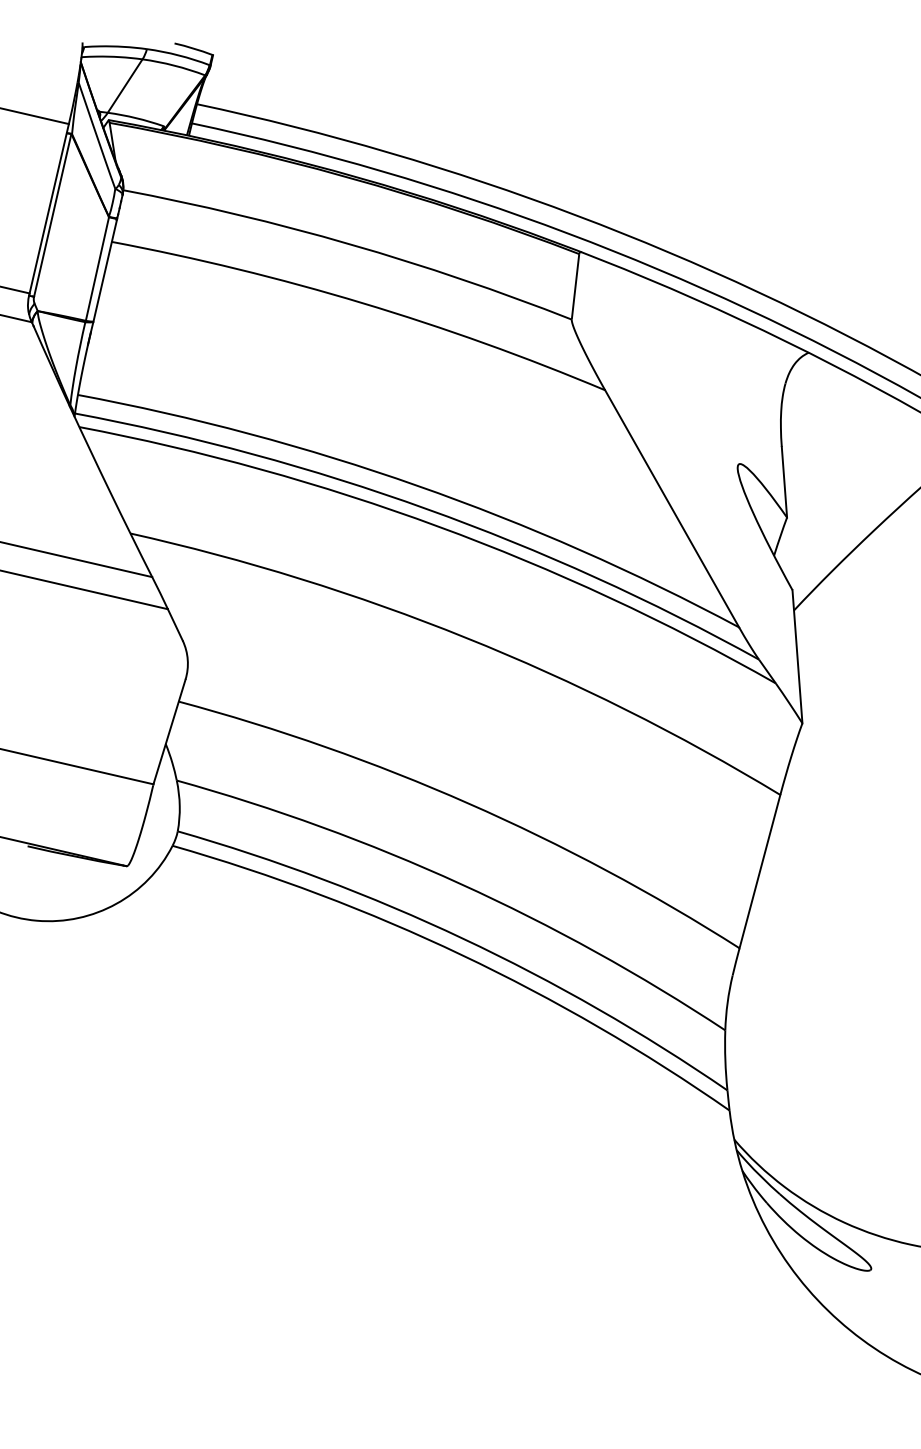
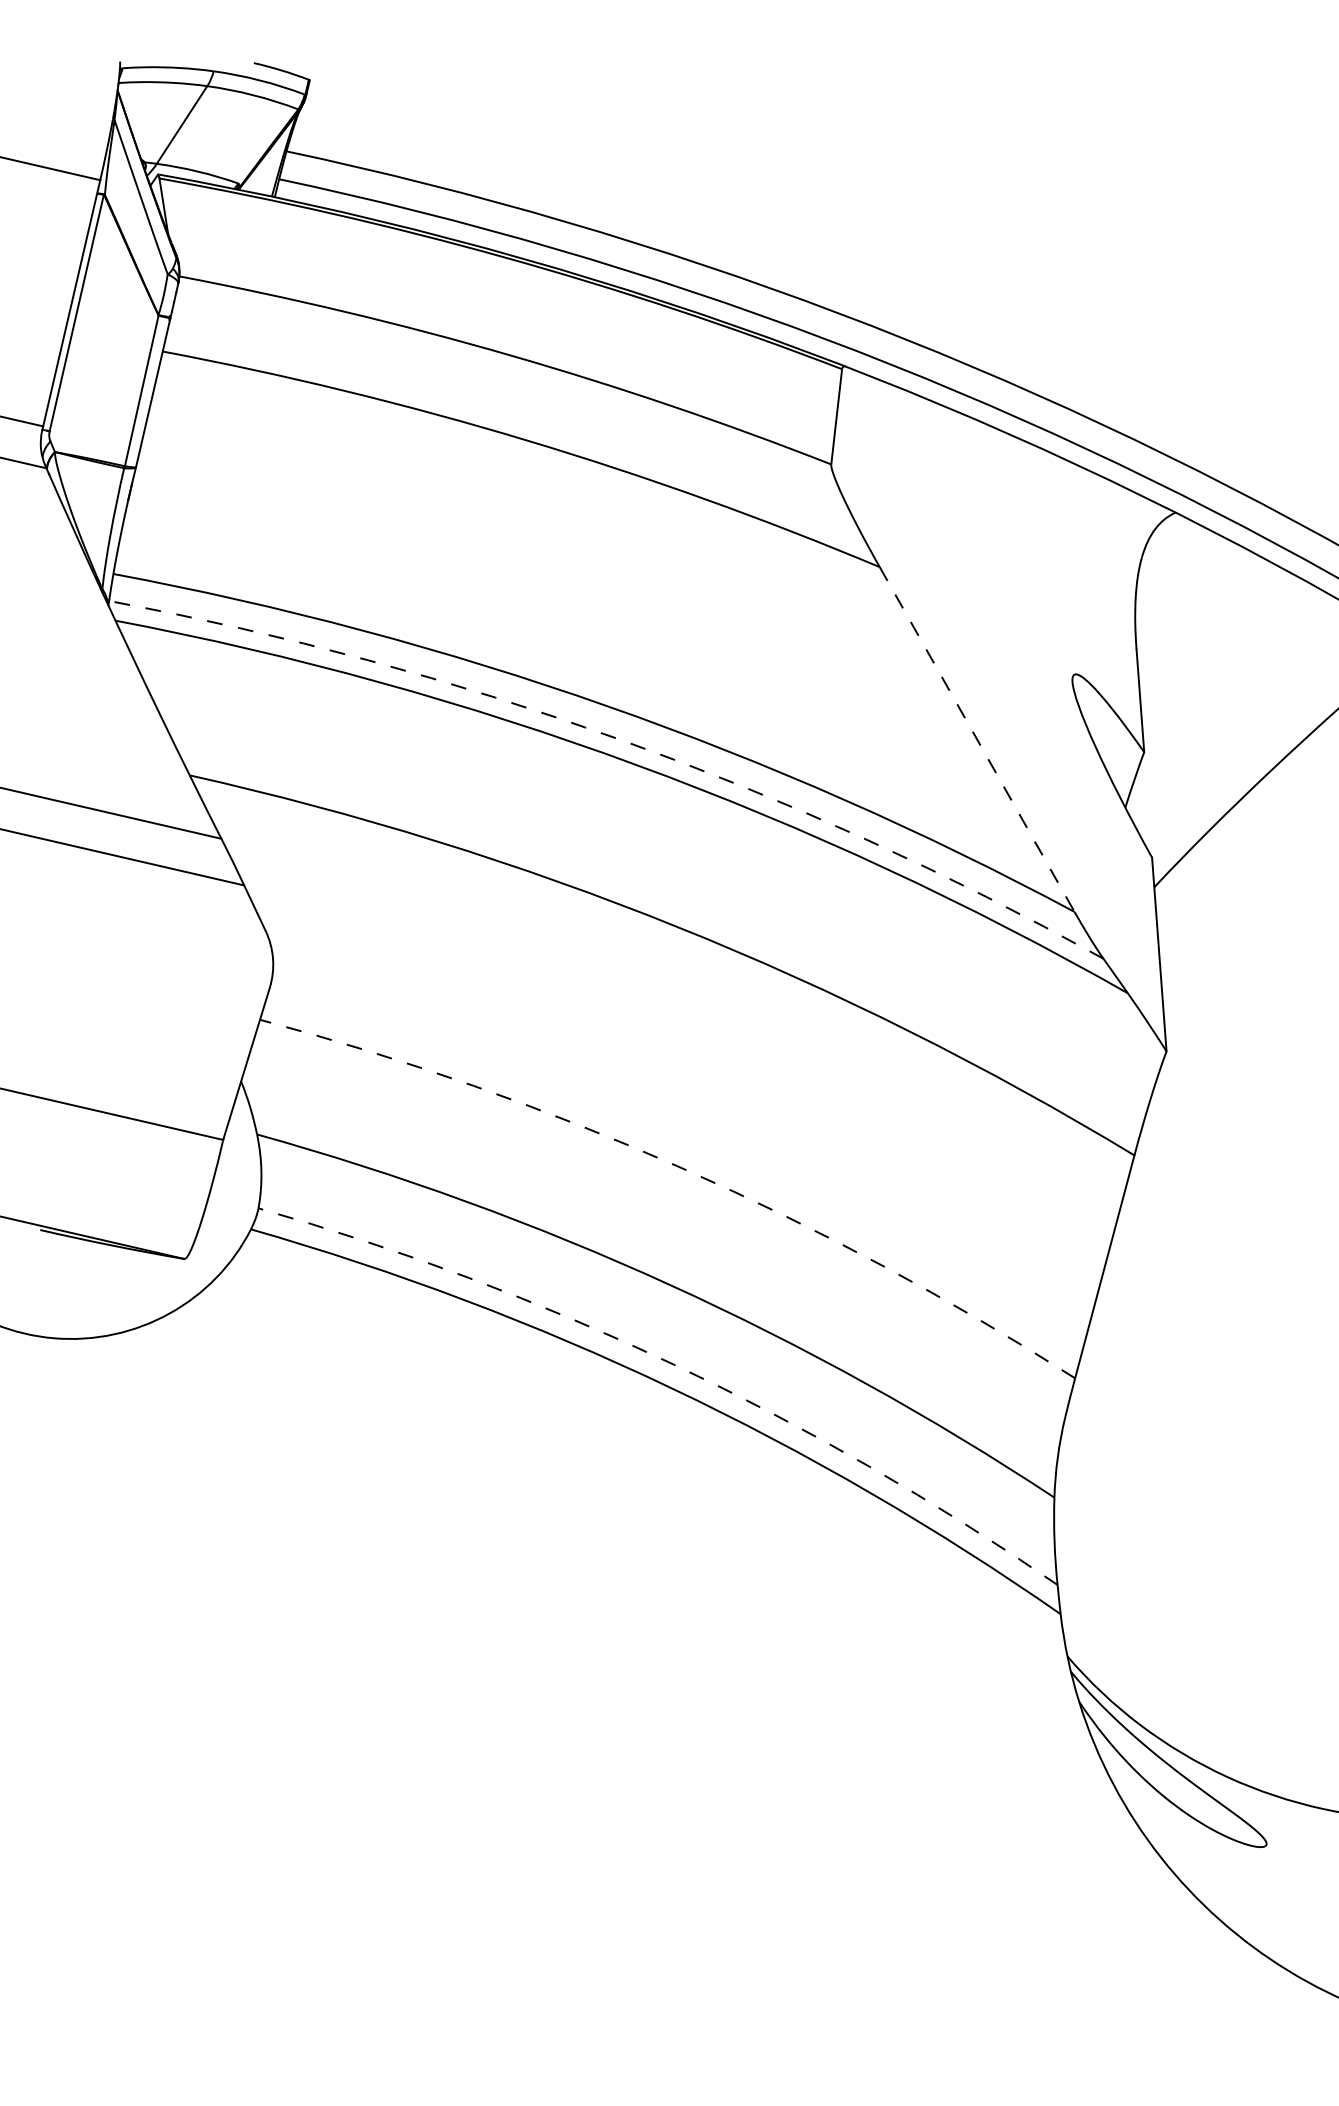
arc: (426, 509) -> (620, 740), solid -> dashed
line: (672, 509) -> (977, 740), solid -> dashed
arc: (468, 803) -> (681, 1167), solid -> dashed
arc: (463, 938) -> (673, 1364), solid -> dashed

